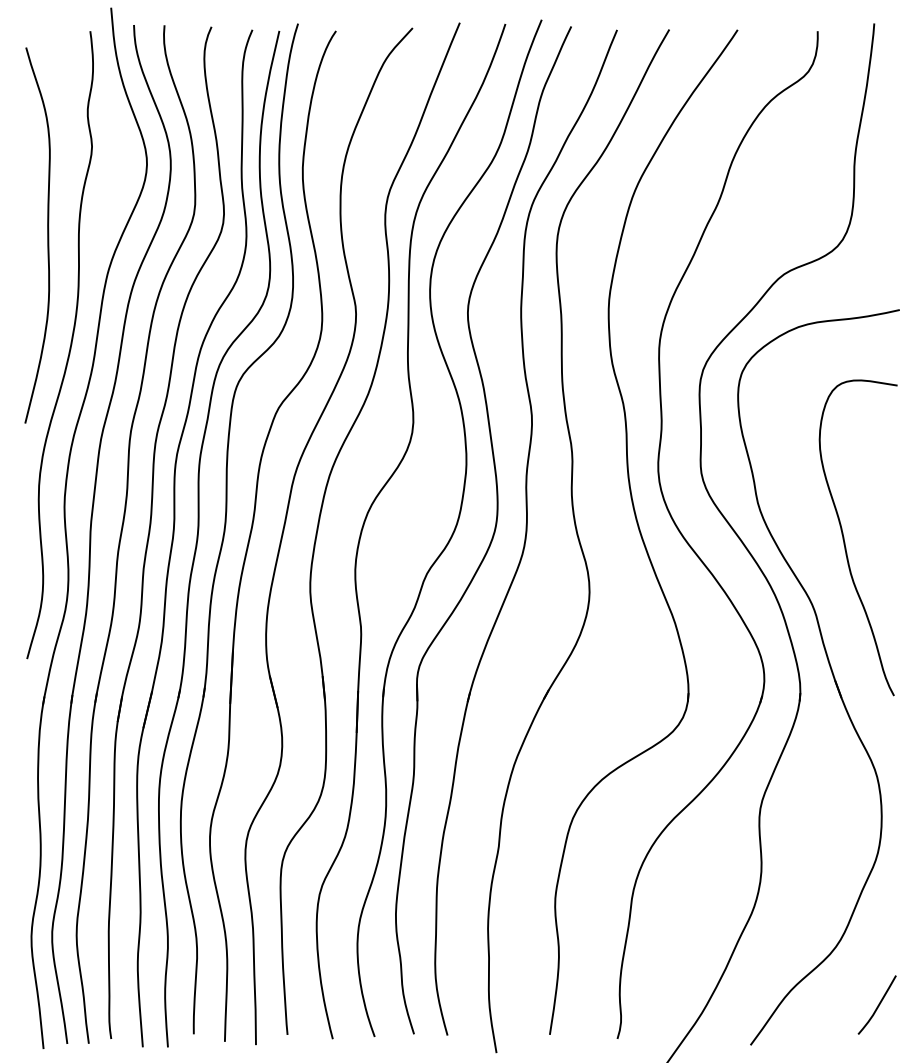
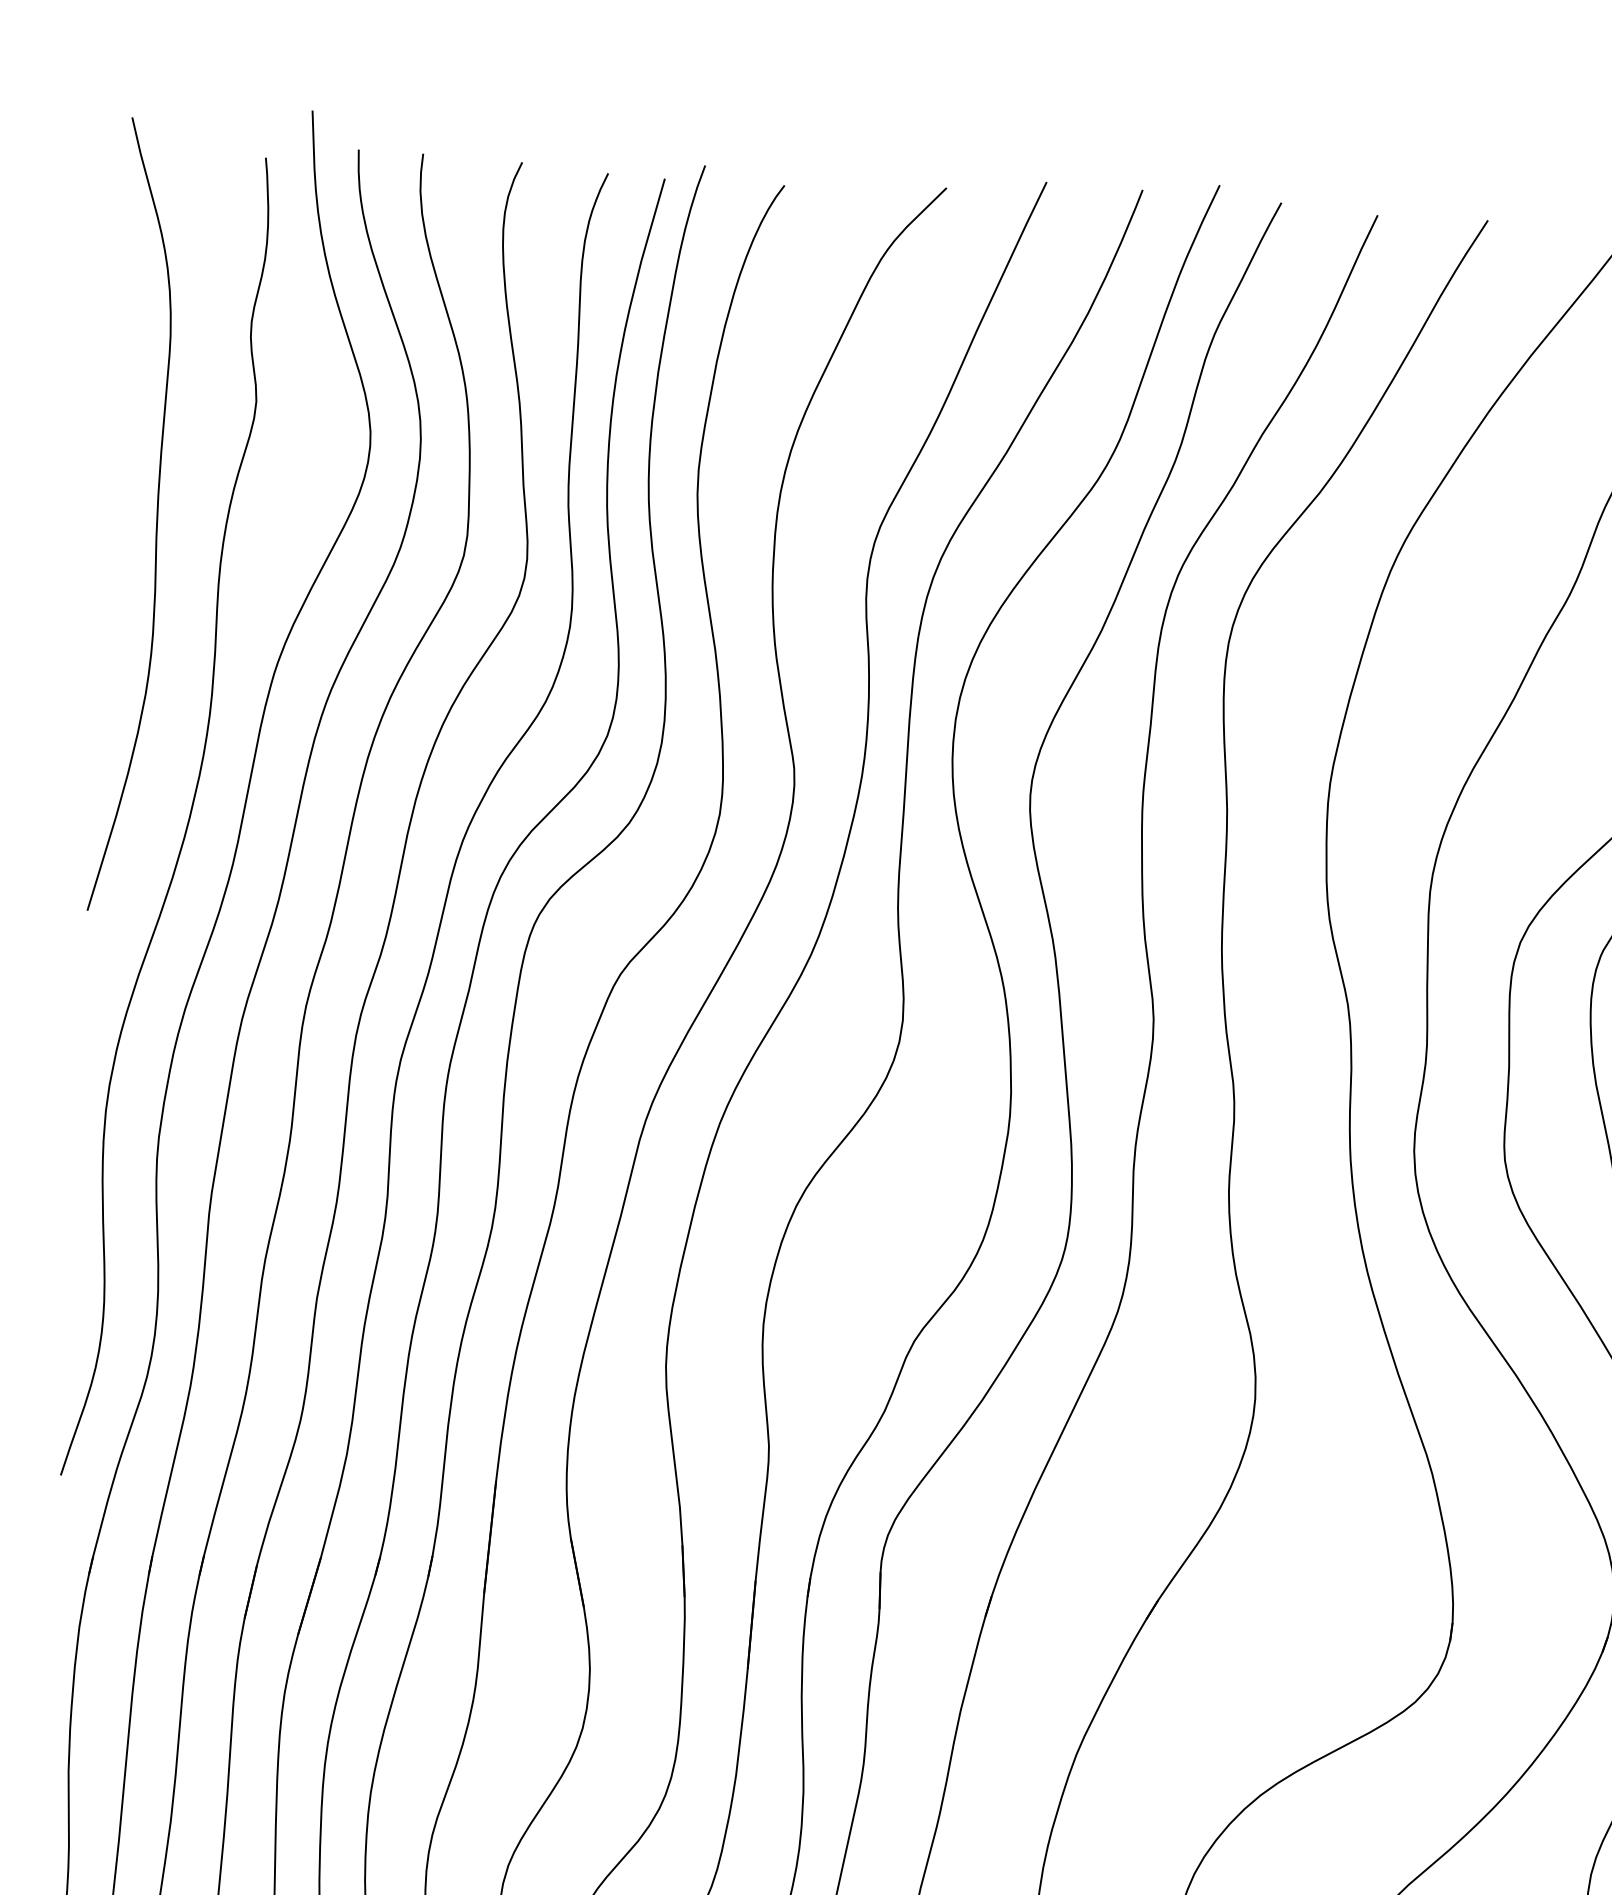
curve: (47, 235) -> (155, 516), moved

